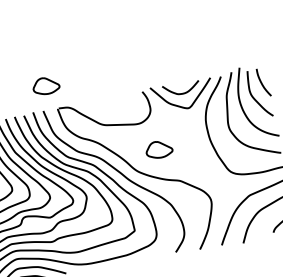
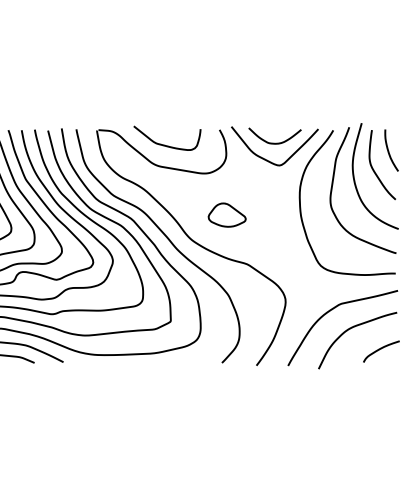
part: (45, 85) -> (86, 94), removed
curve: (106, 109) -> (164, 144), added

